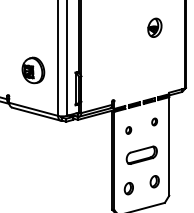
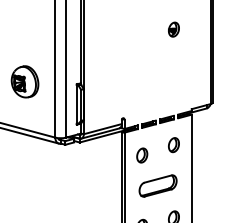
part: (154, 27) -> (173, 29), size x0.62
part: (154, 121) -> (173, 144), size x1.67
part: (128, 130) -> (141, 155), size x1.67

